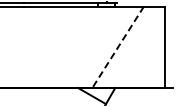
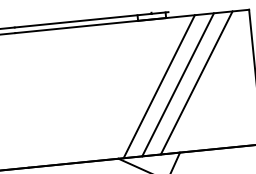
line: (106, 46) -> (158, 85), added
line: (129, 46) -> (196, 81), added
line: (117, 47) -> (177, 85), dashed -> solid

